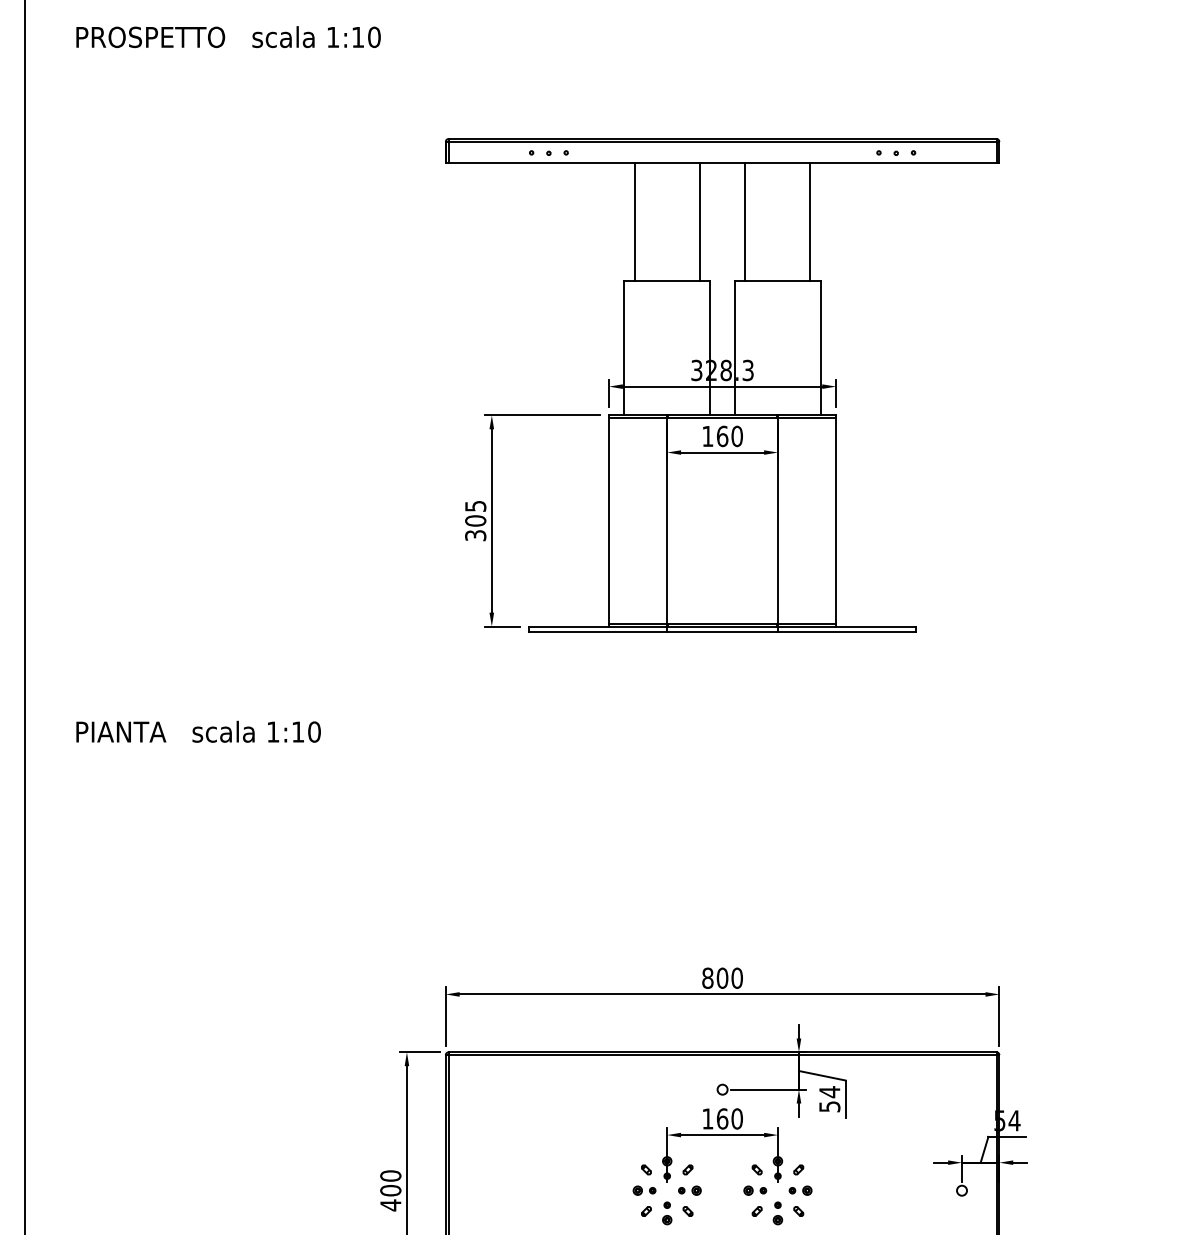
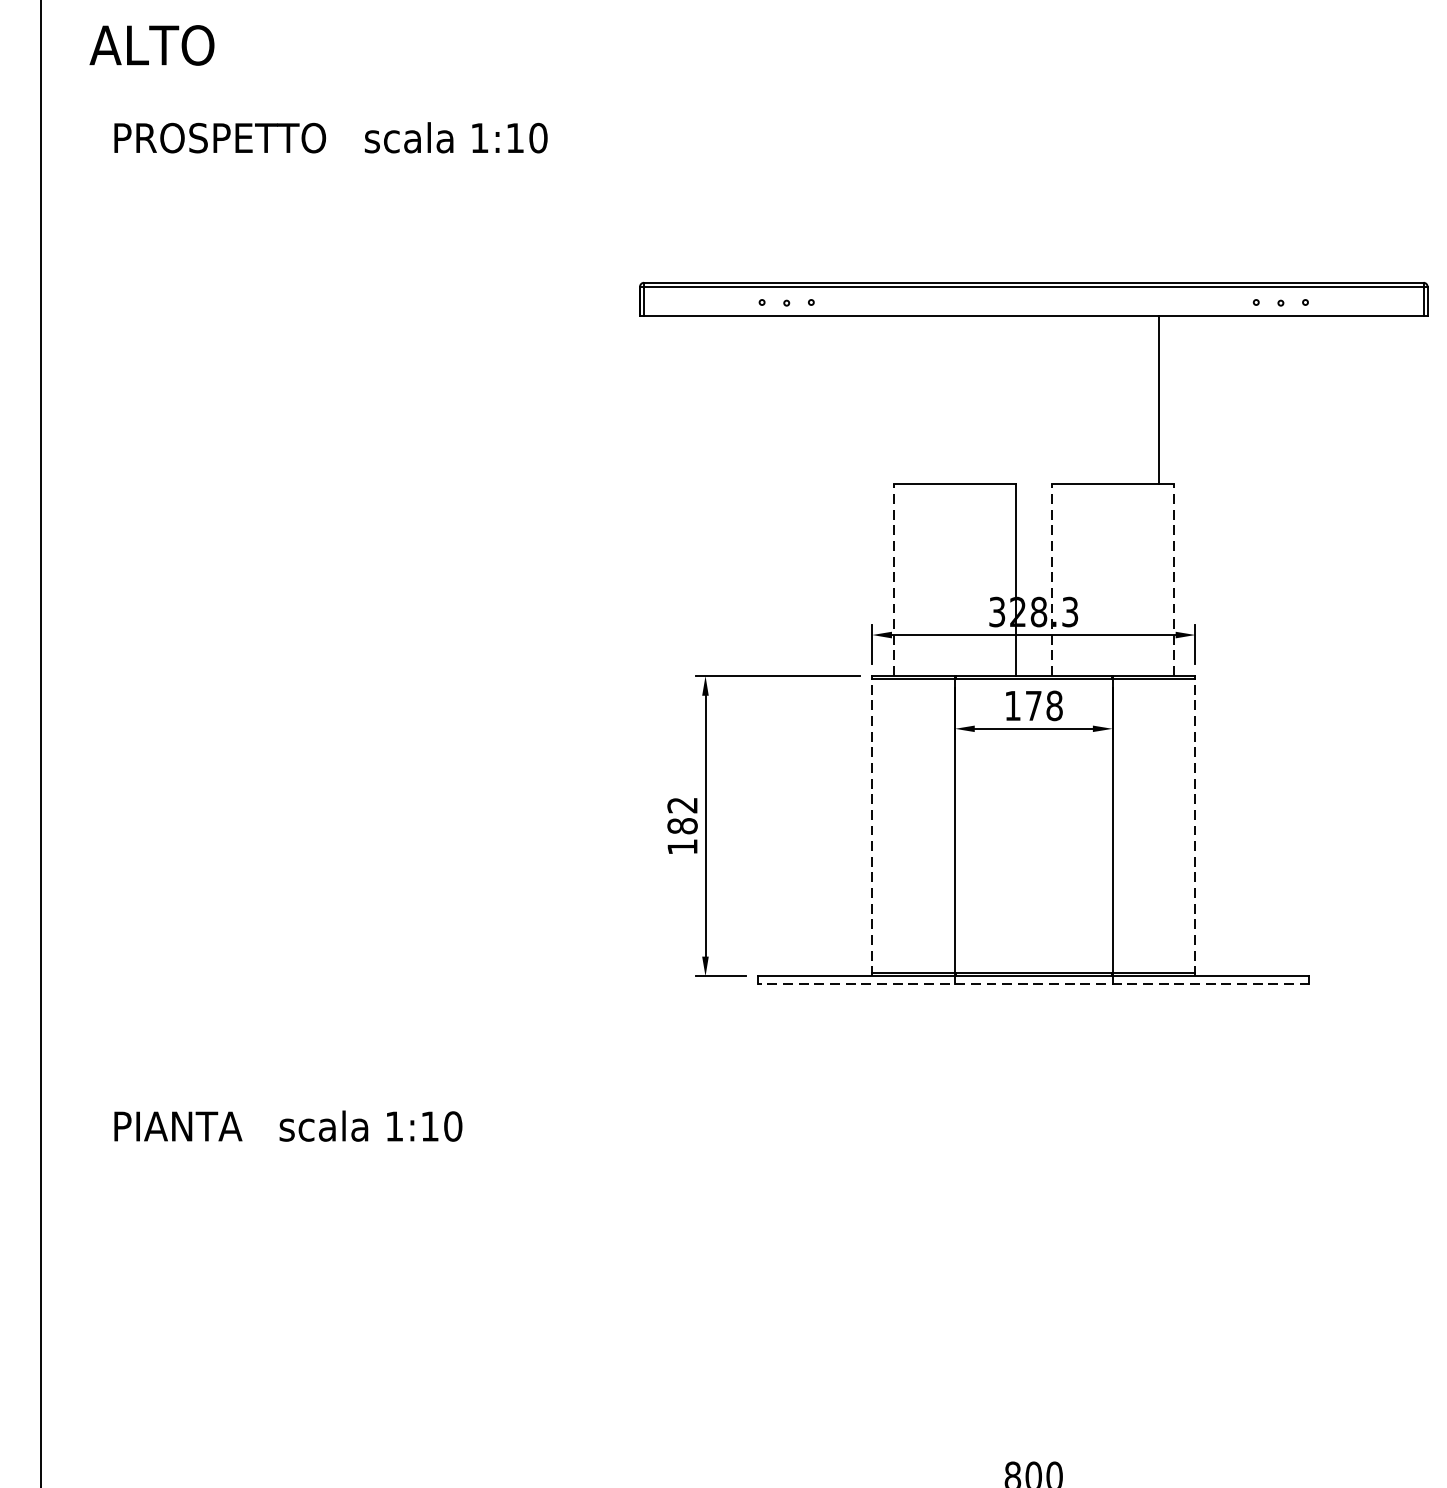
line: (634, 221) -> (908, 400), removed
line: (699, 221) -> (1000, 400), removed
line: (745, 221) -> (1066, 400), removed
line: (624, 347) -> (894, 579), solid -> dashed
line: (735, 347) -> (1052, 579), solid -> dashed
line: (820, 347) -> (1173, 579), solid -> dashed
text: (729, 436) -> (1043, 705), 160 -> 178
text: (475, 521) -> (682, 826), 305 -> 182
line: (609, 521) -> (872, 826), solid -> dashed
line: (836, 521) -> (1195, 826), solid -> dashed
line: (722, 632) -> (1033, 984), solid -> dashed

